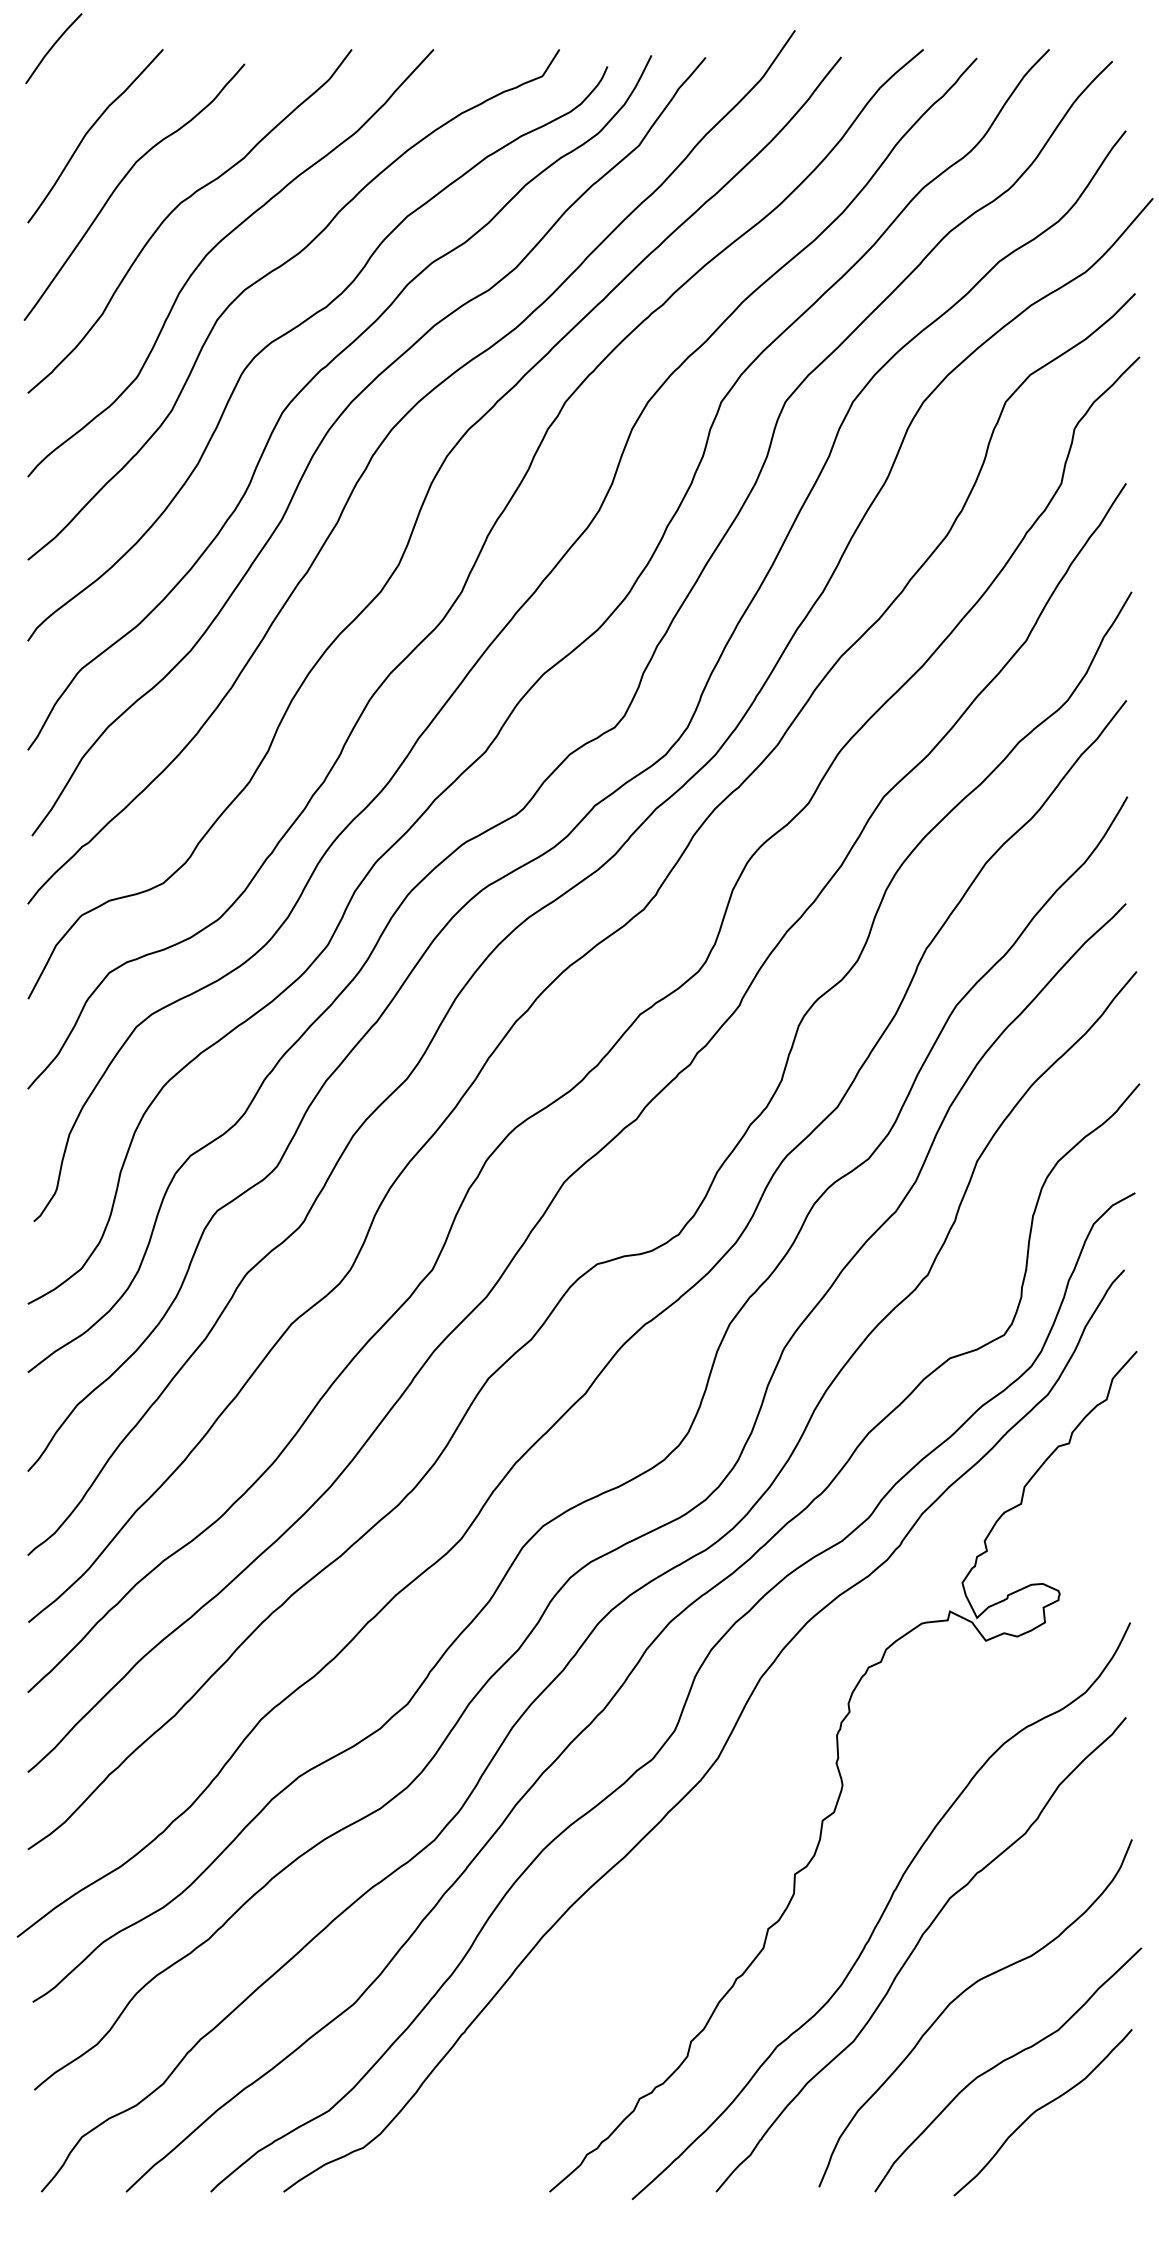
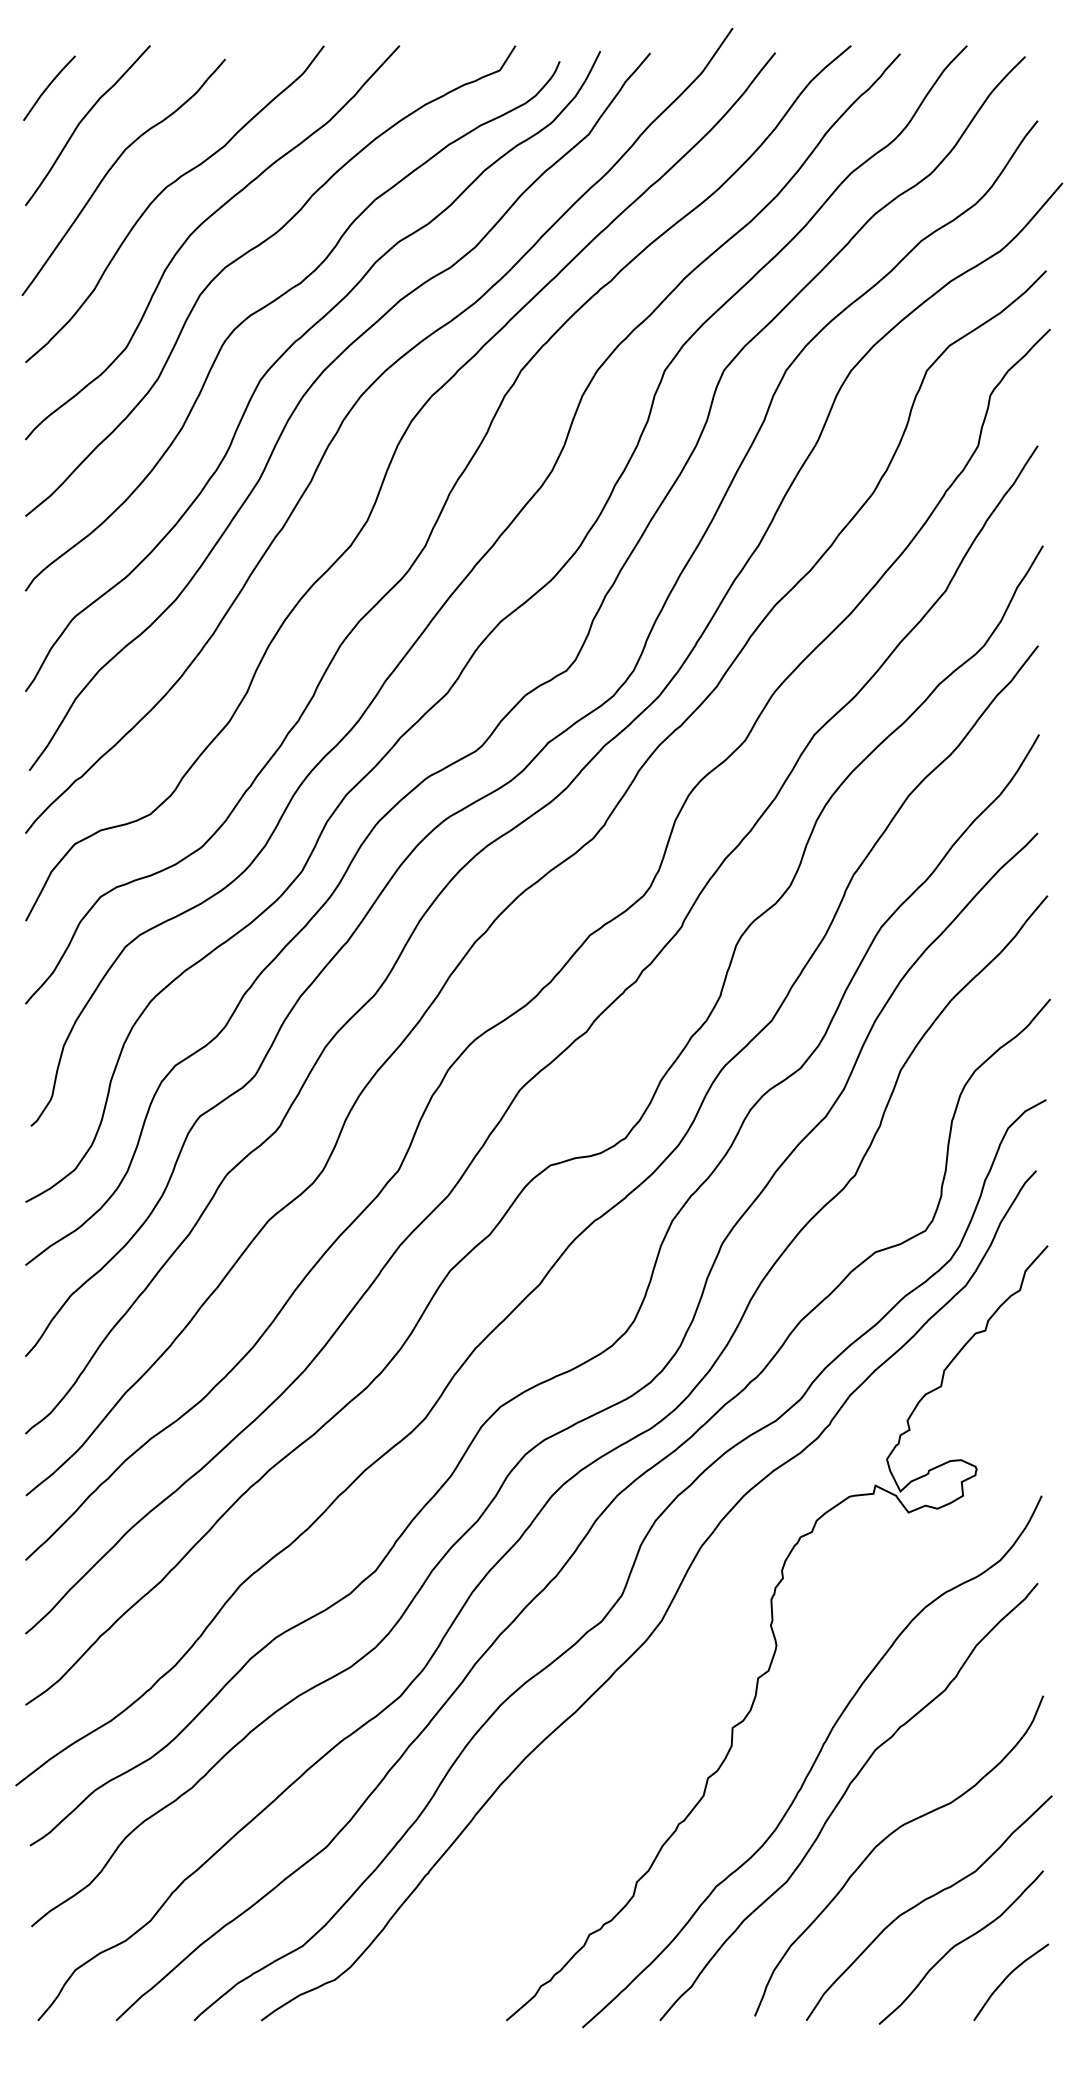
line: (53, 47) -> (49, 87), moved
curve: (1093, 2145) -> (1007, 1977), added

